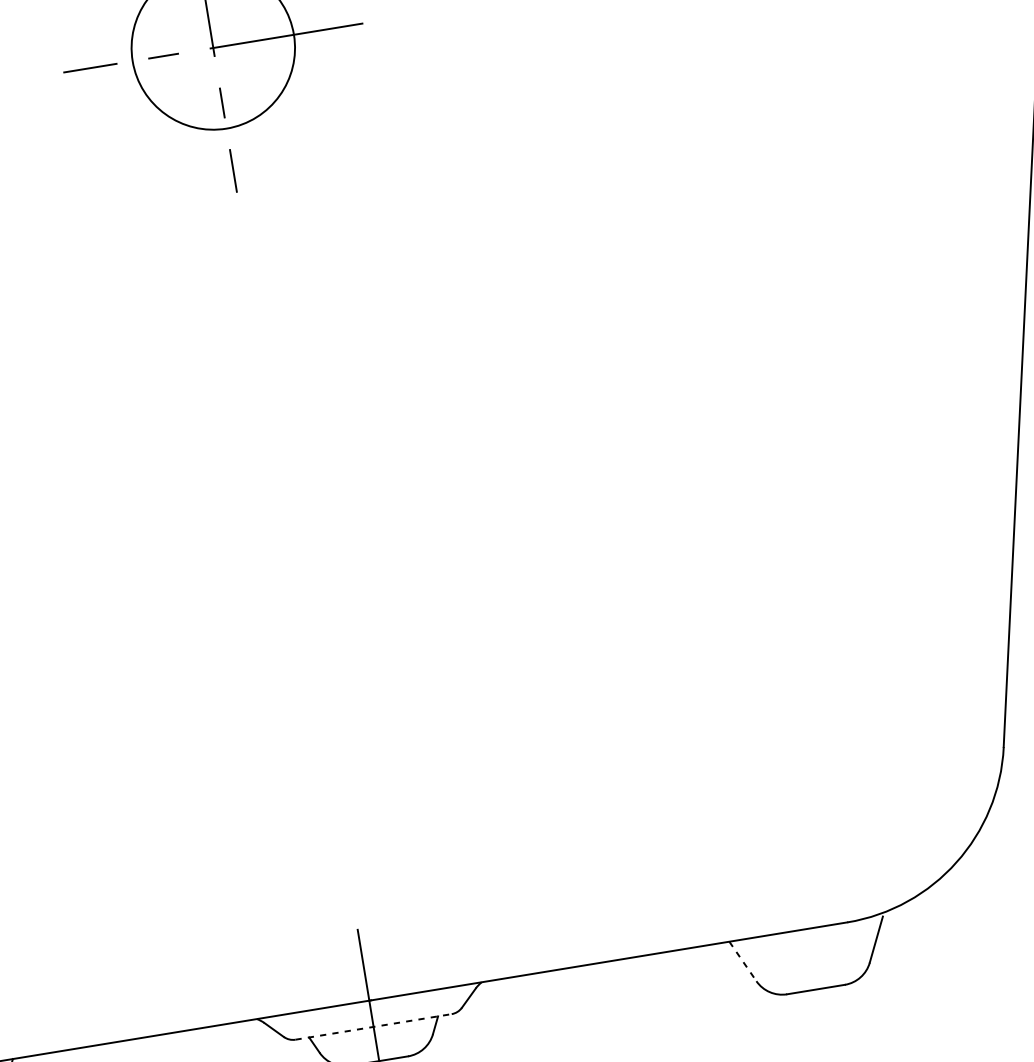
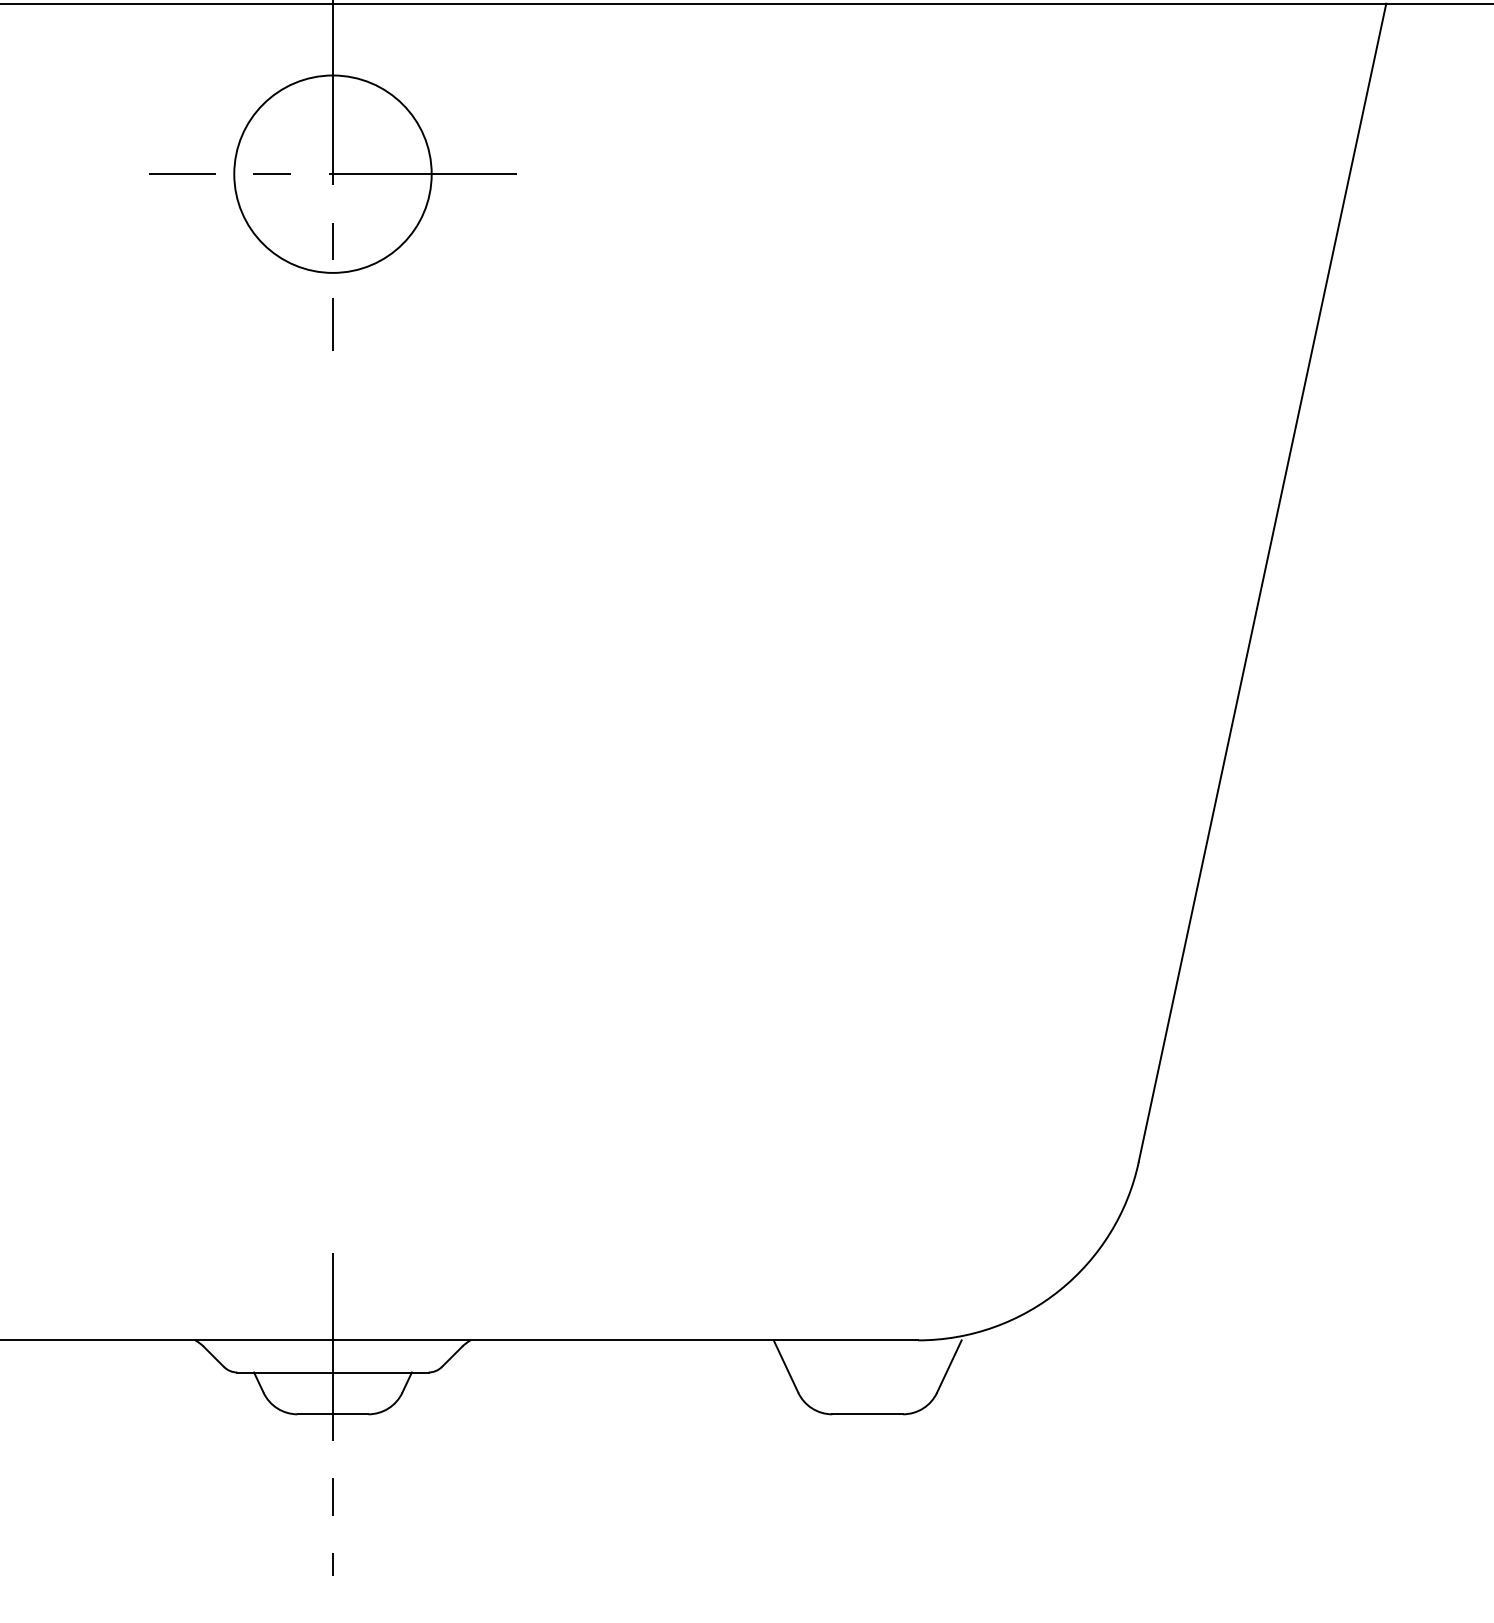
line: (743, 961) -> (786, 1366), dashed -> solid
line: (373, 1026) -> (332, 1372), dashed -> solid

